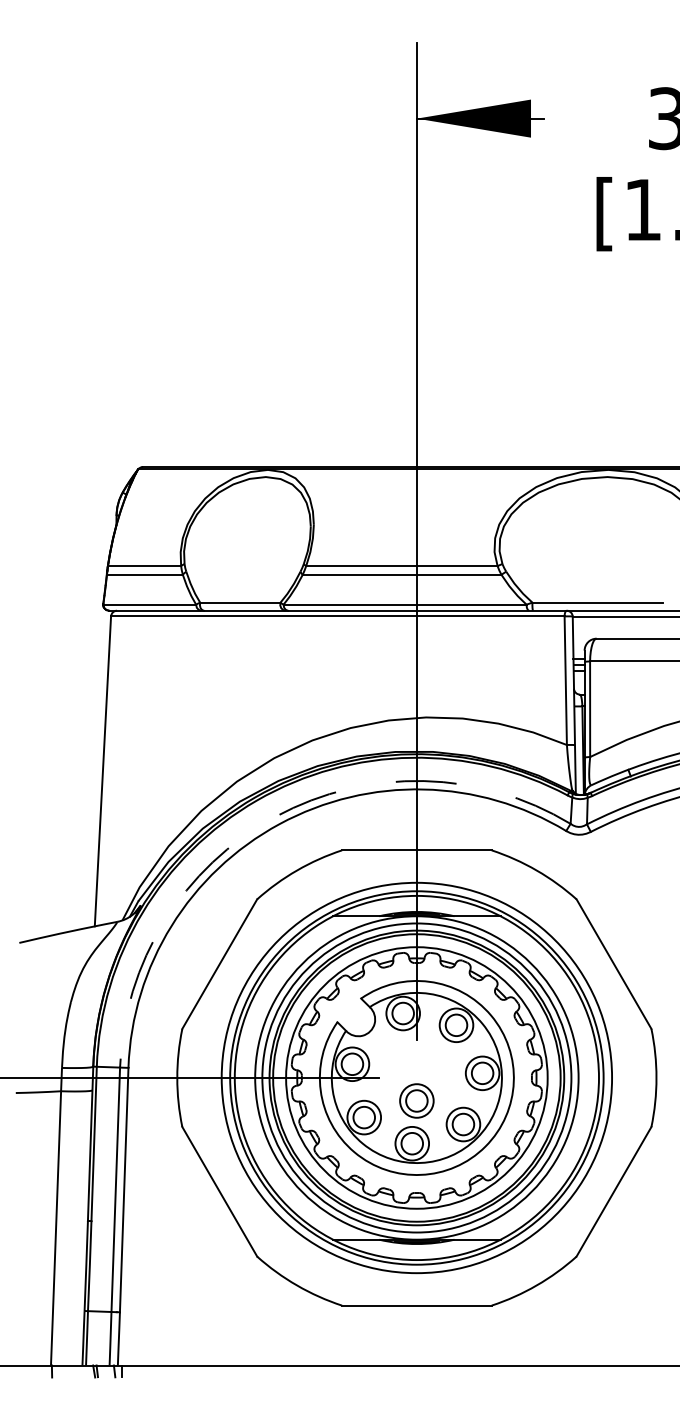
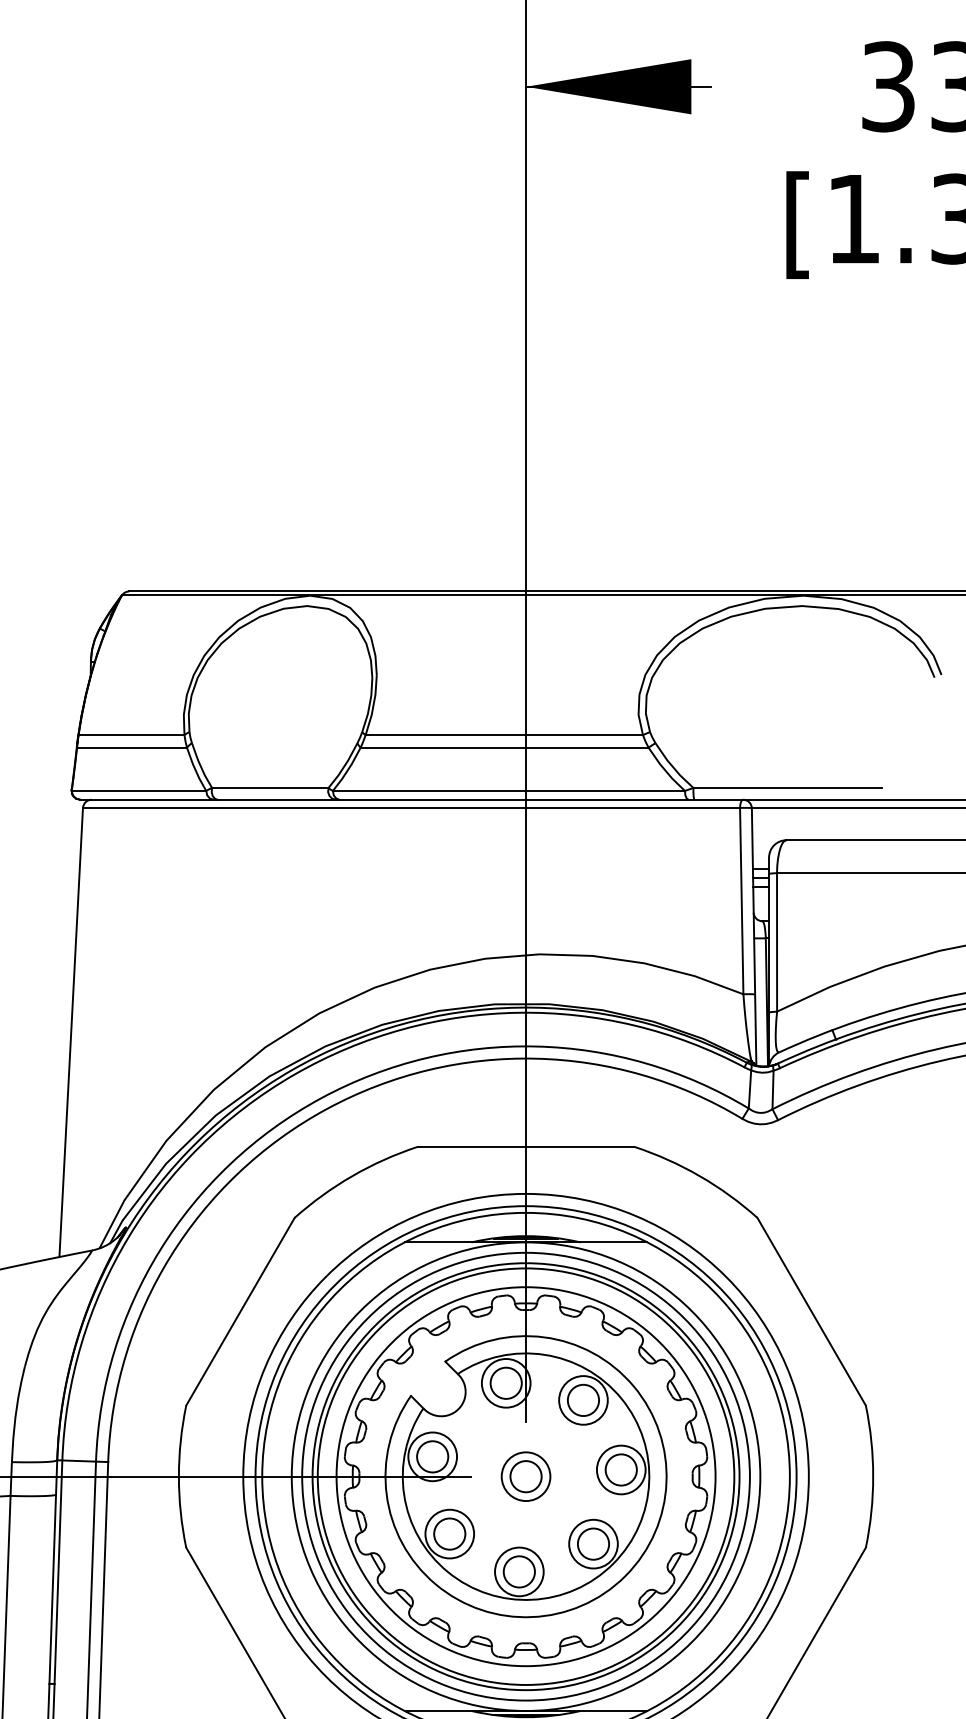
arc: (275, 816) -> (321, 1097), dashed -> solid
part: (416, 1100) -> (525, 1475), moved

